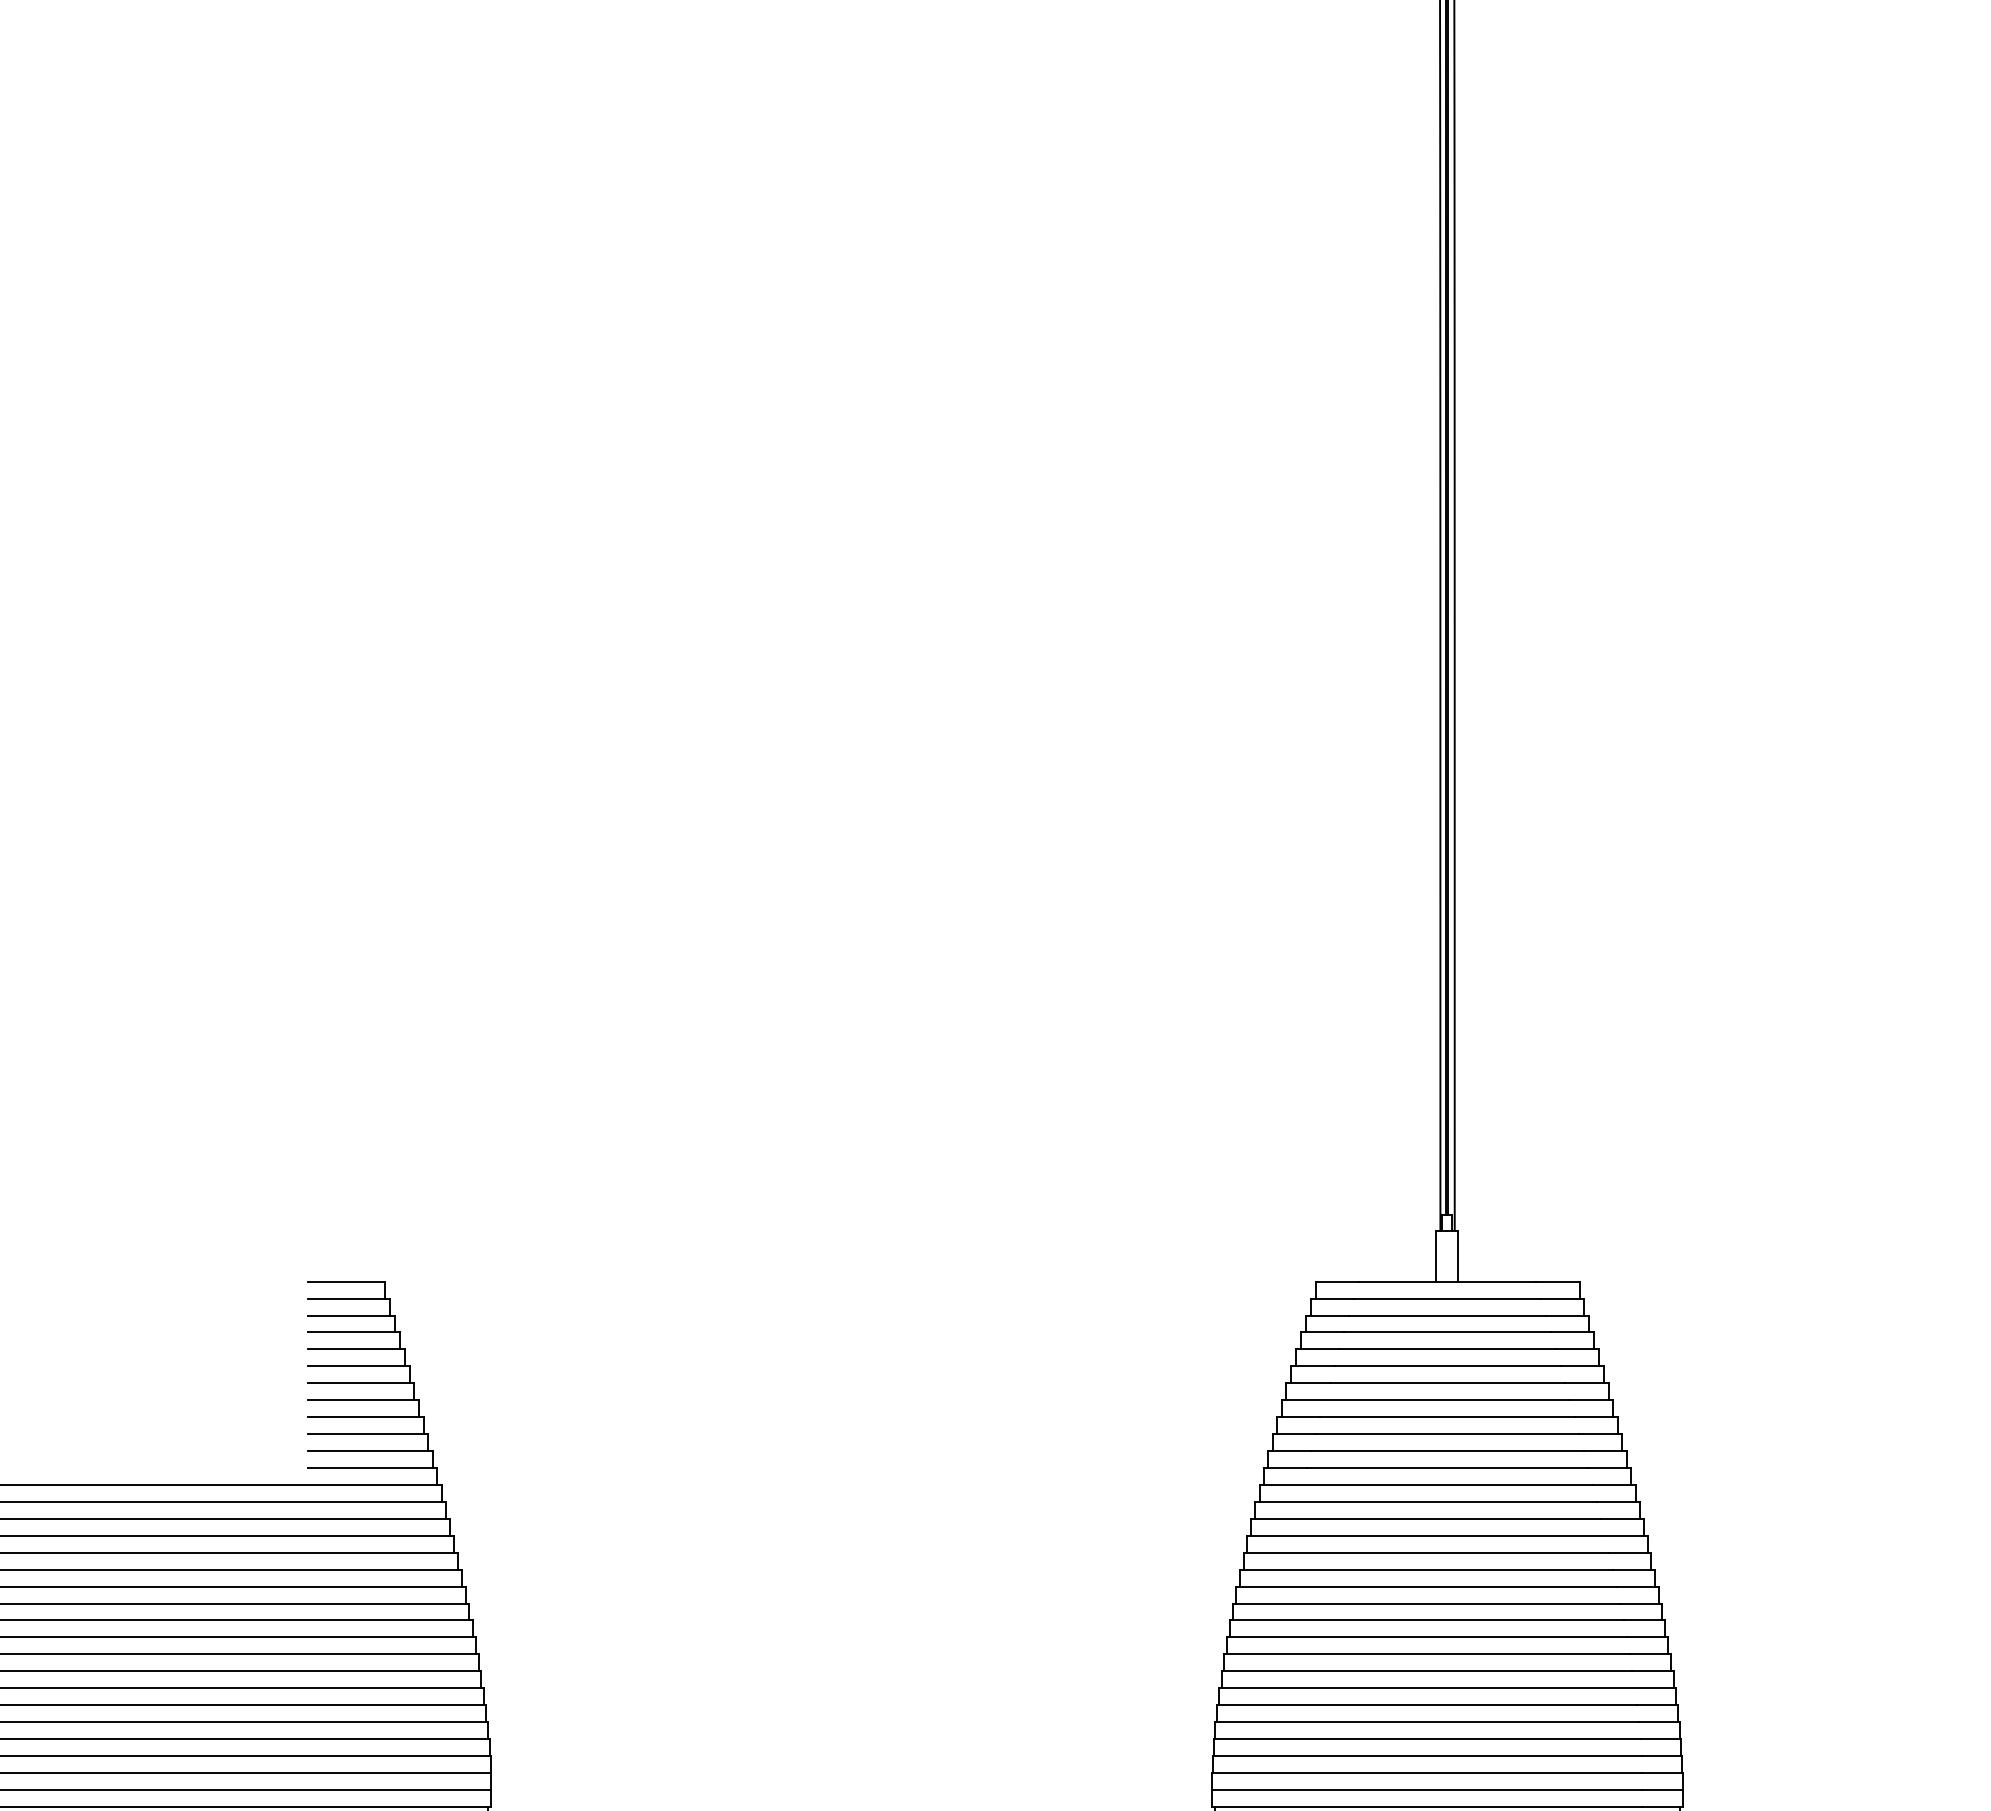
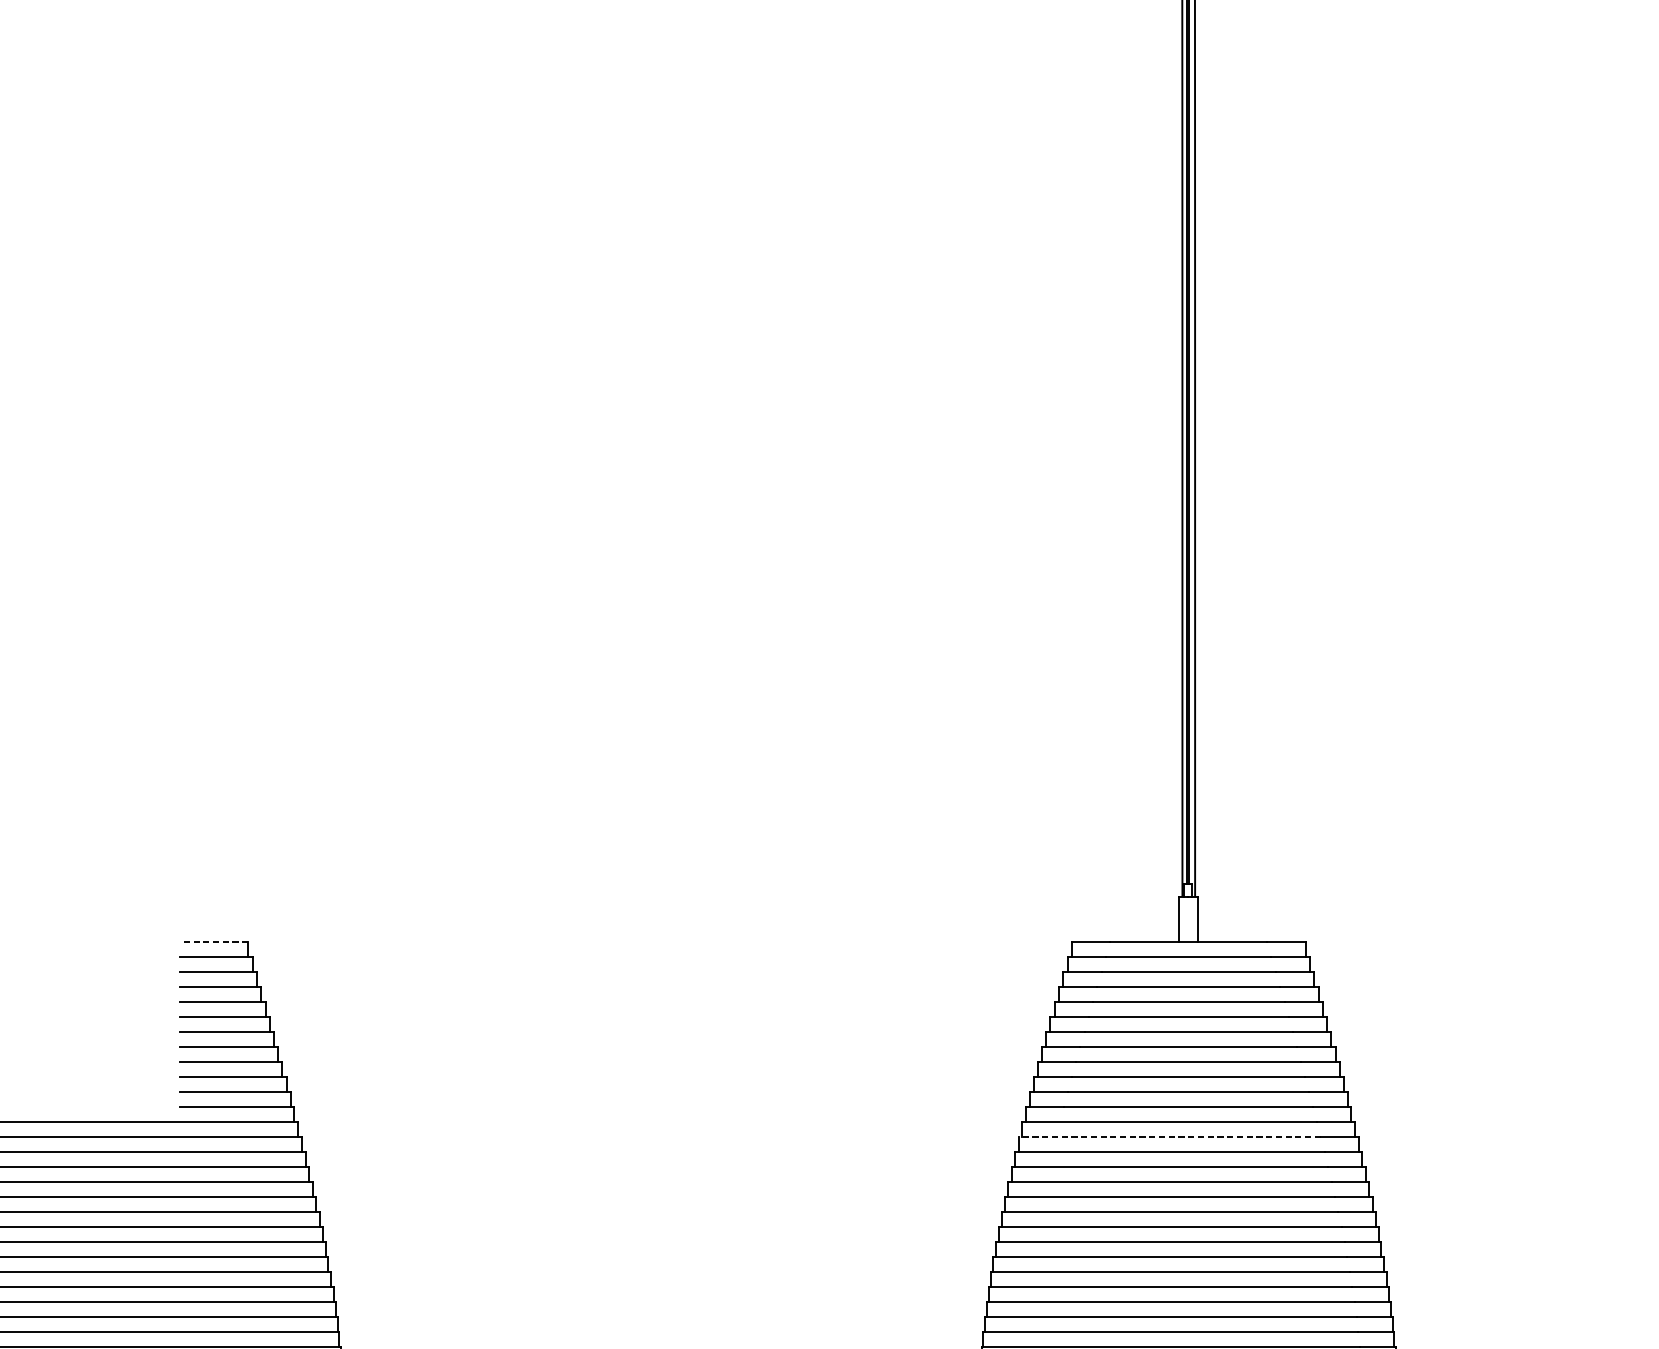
line: (346, 1281) -> (214, 942), solid -> dashed
line: (1426, 1501) -> (1170, 1136), solid -> dashed

